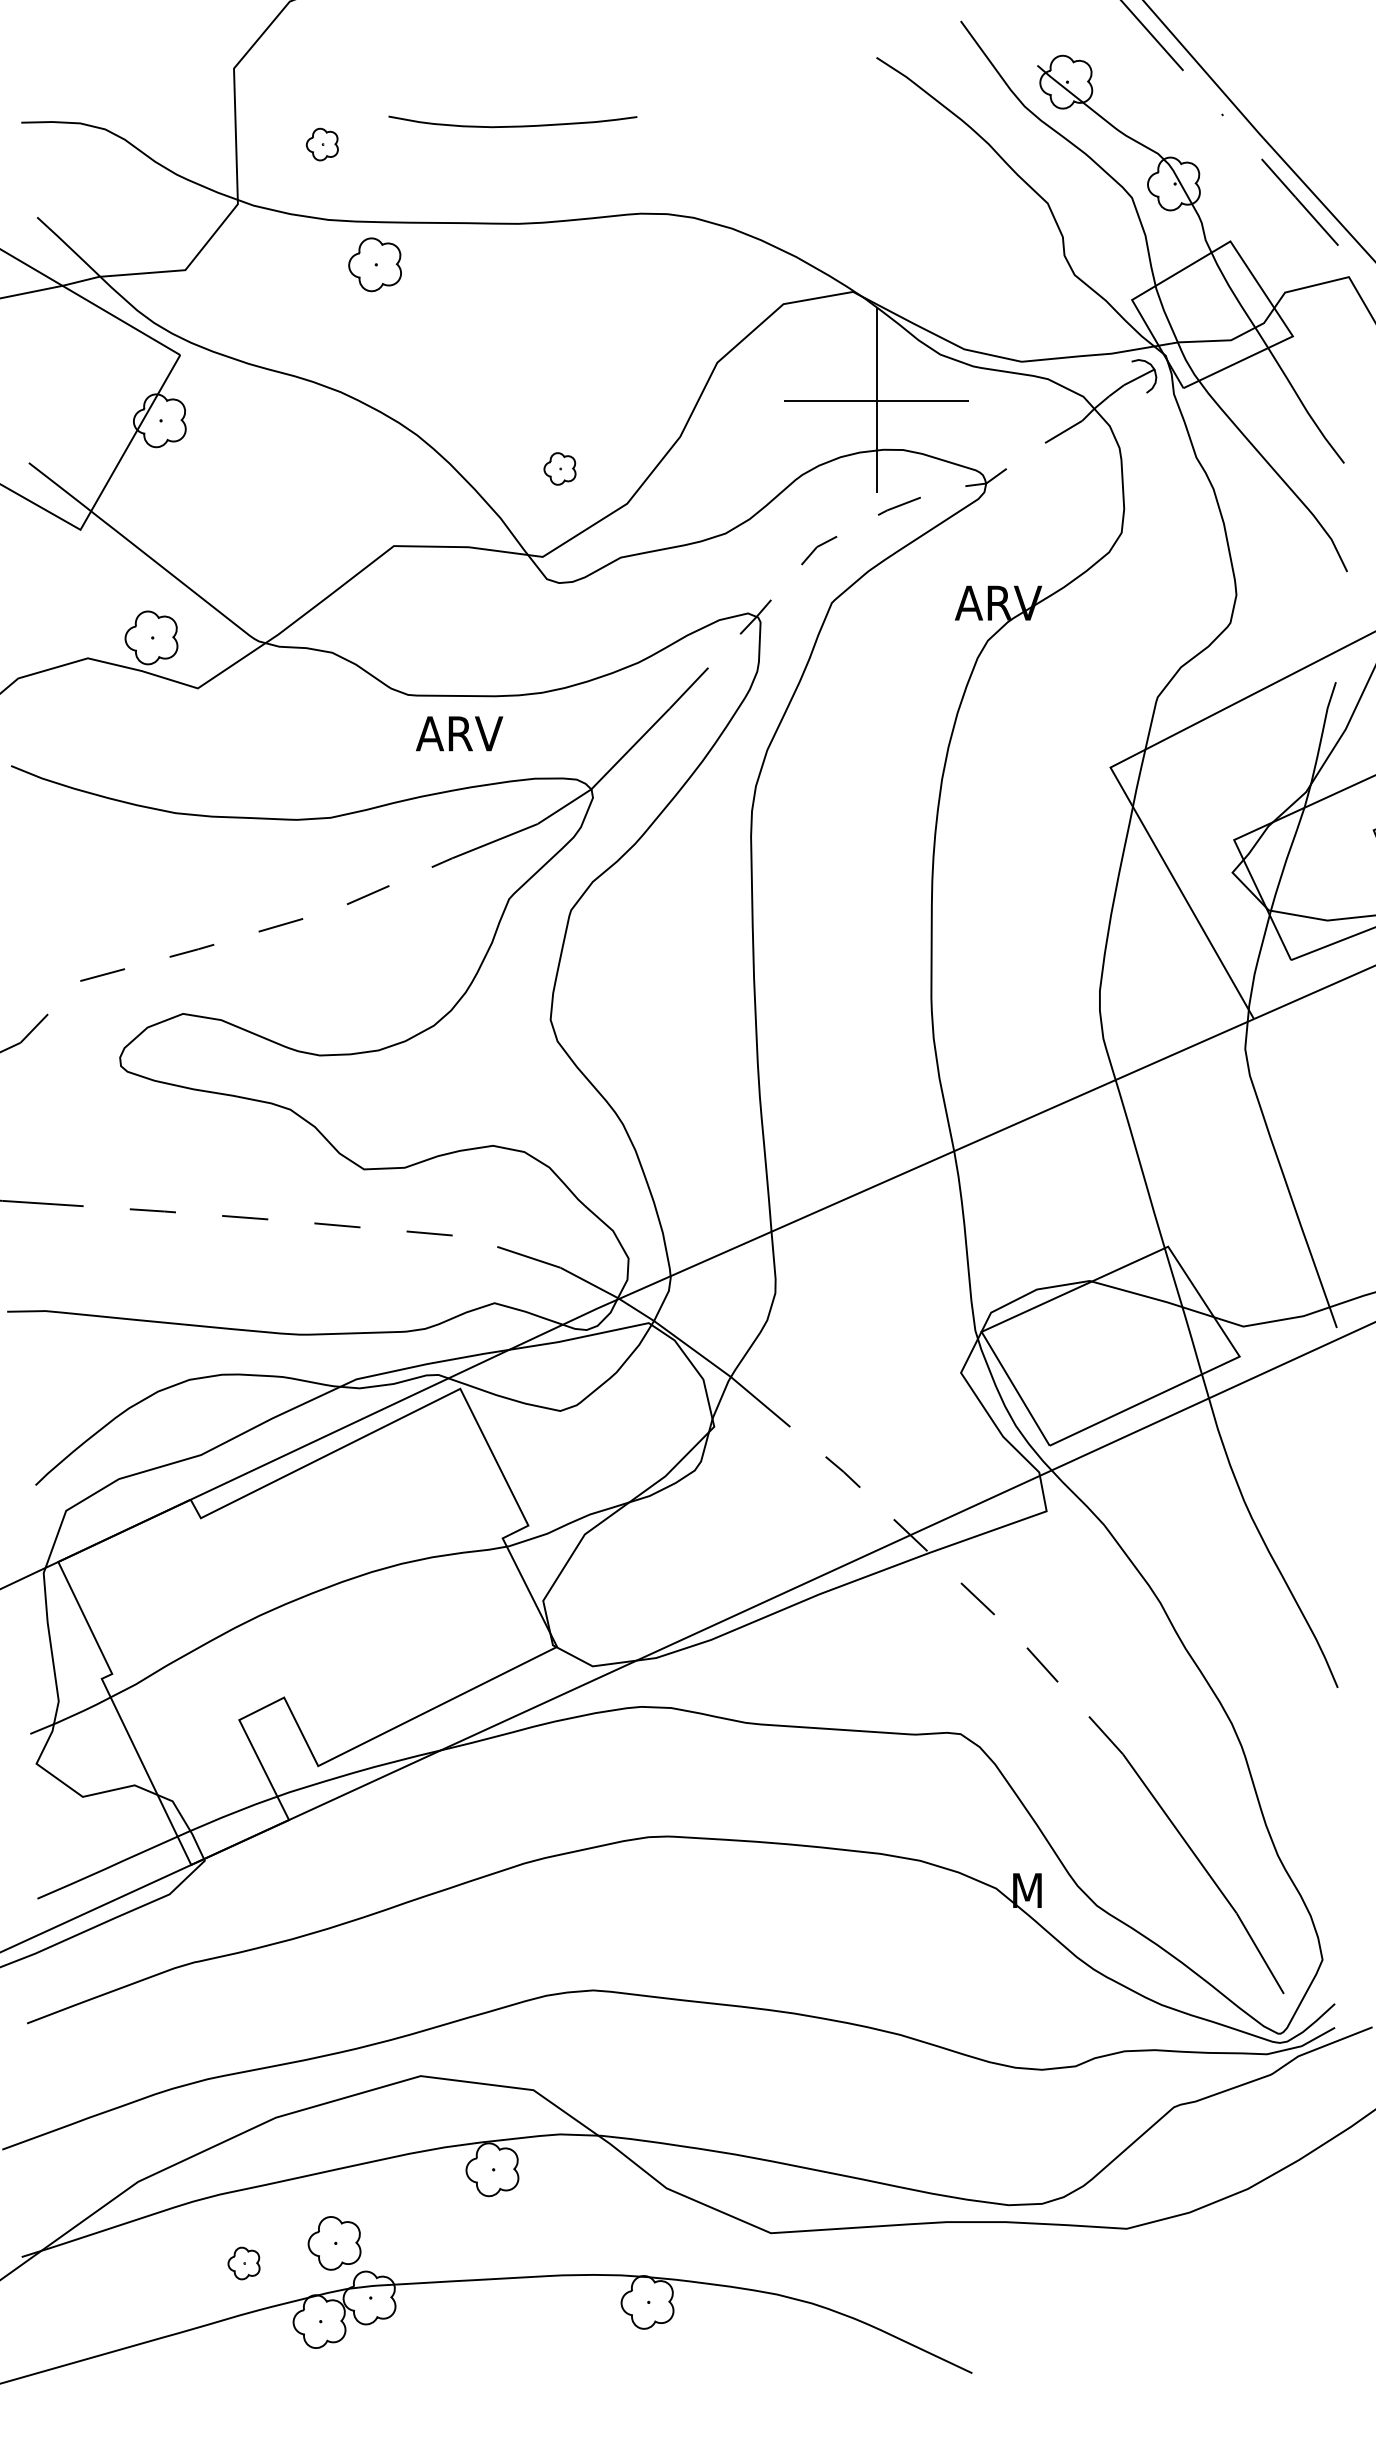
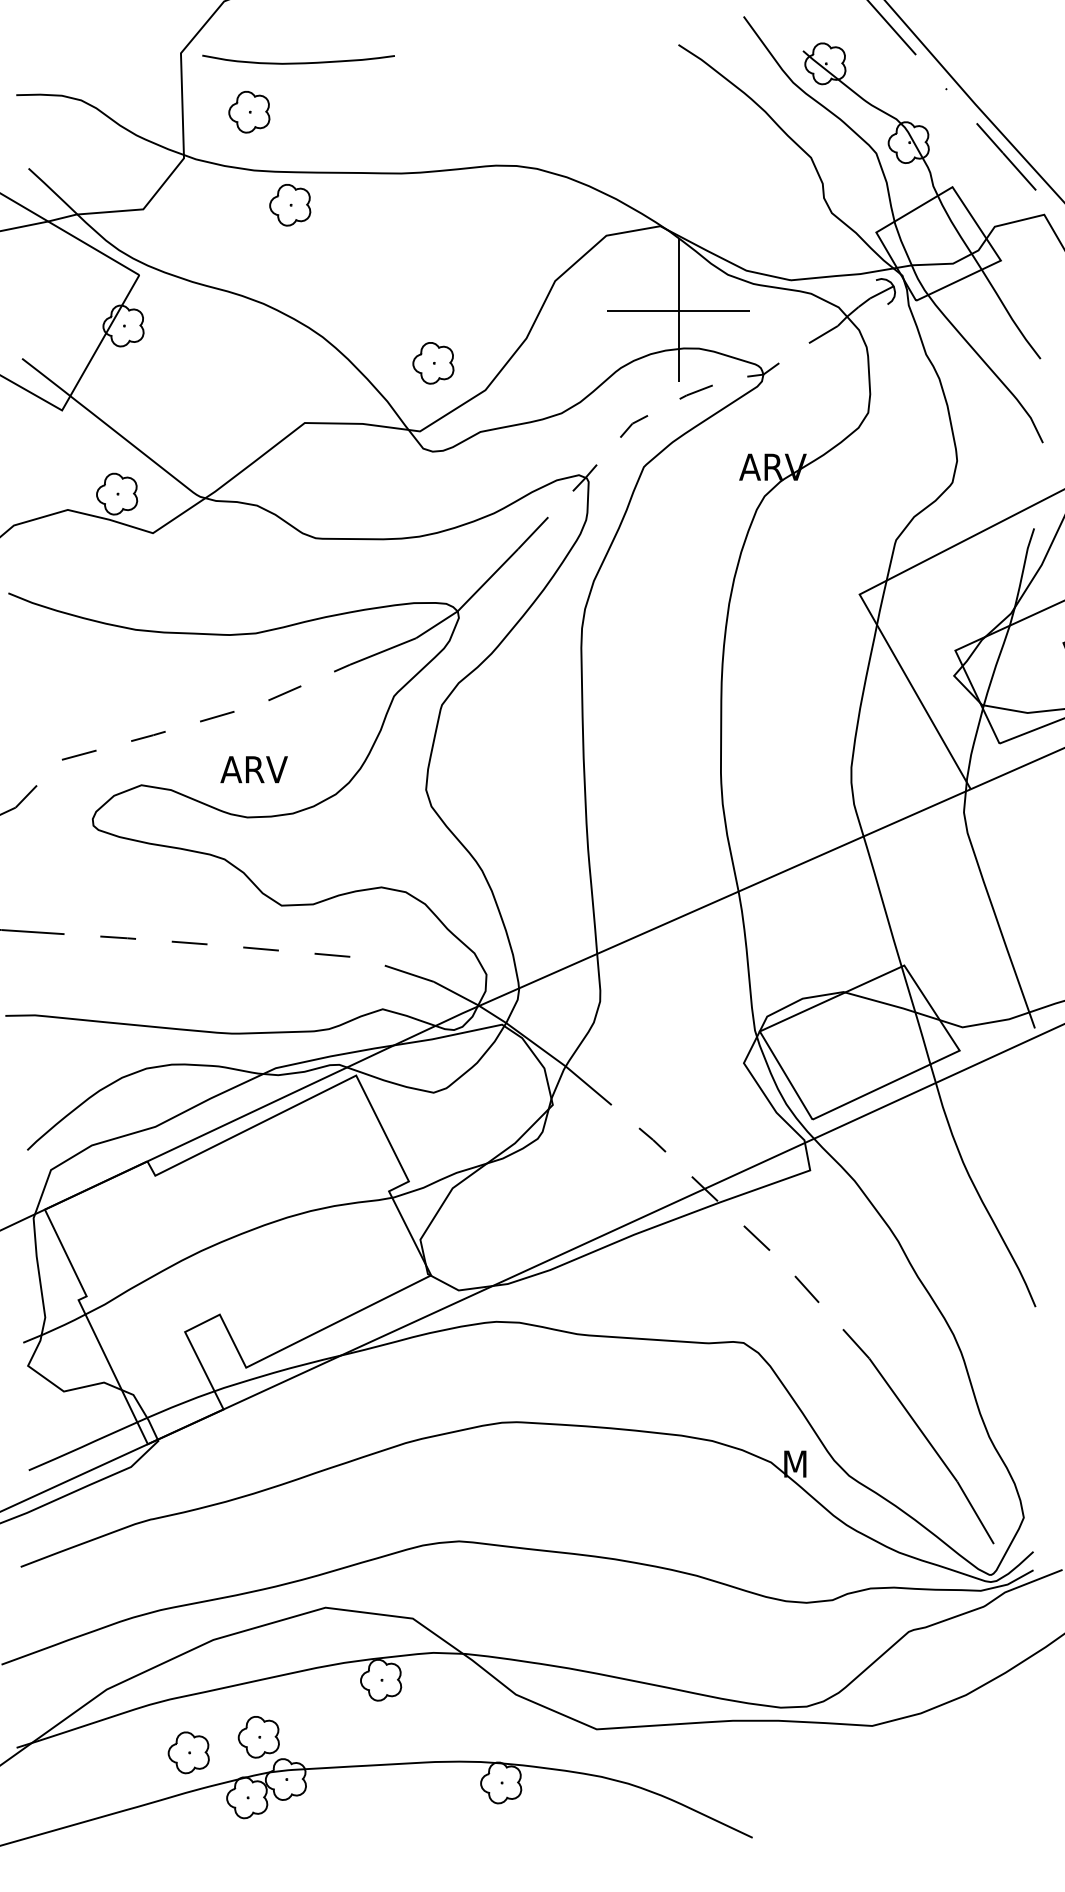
curve: (512, 125) -> (298, 62), moved
part: (322, 144) -> (249, 112), size x1.67
part: (559, 468) -> (433, 362), size x1.67
text: (459, 733) -> (254, 769), moved
part: (243, 2263) -> (188, 1752), size x1.67

